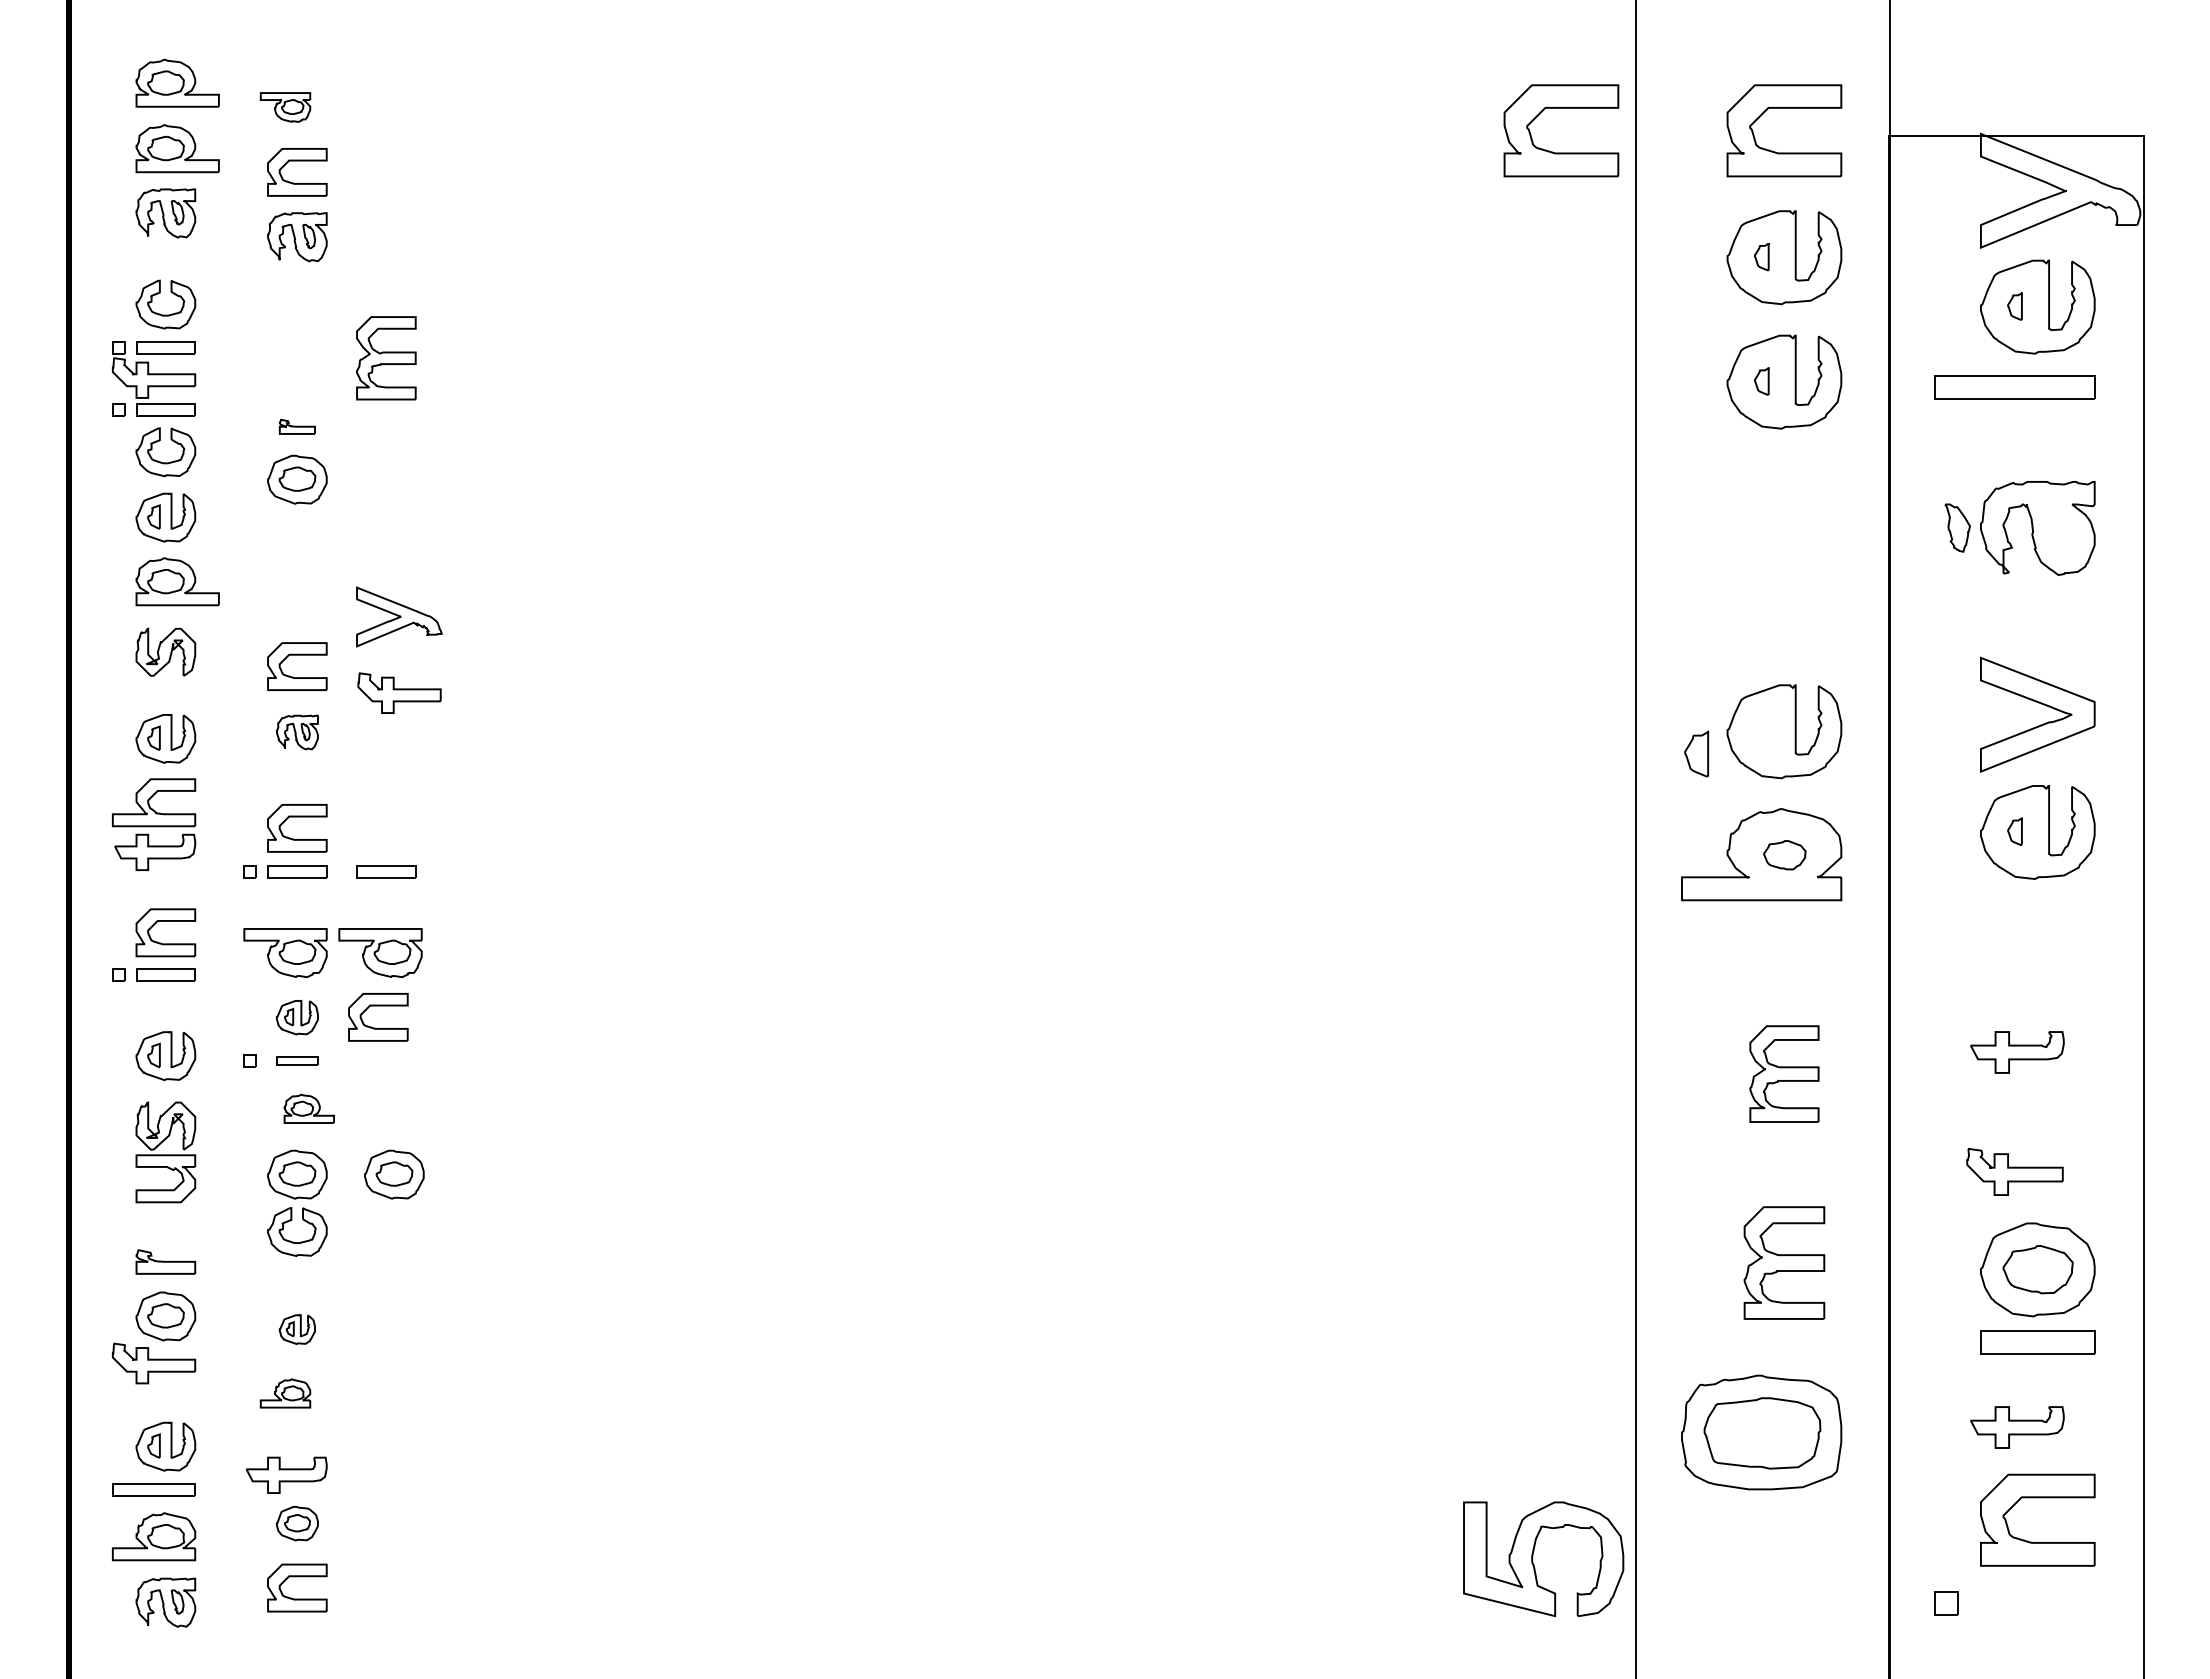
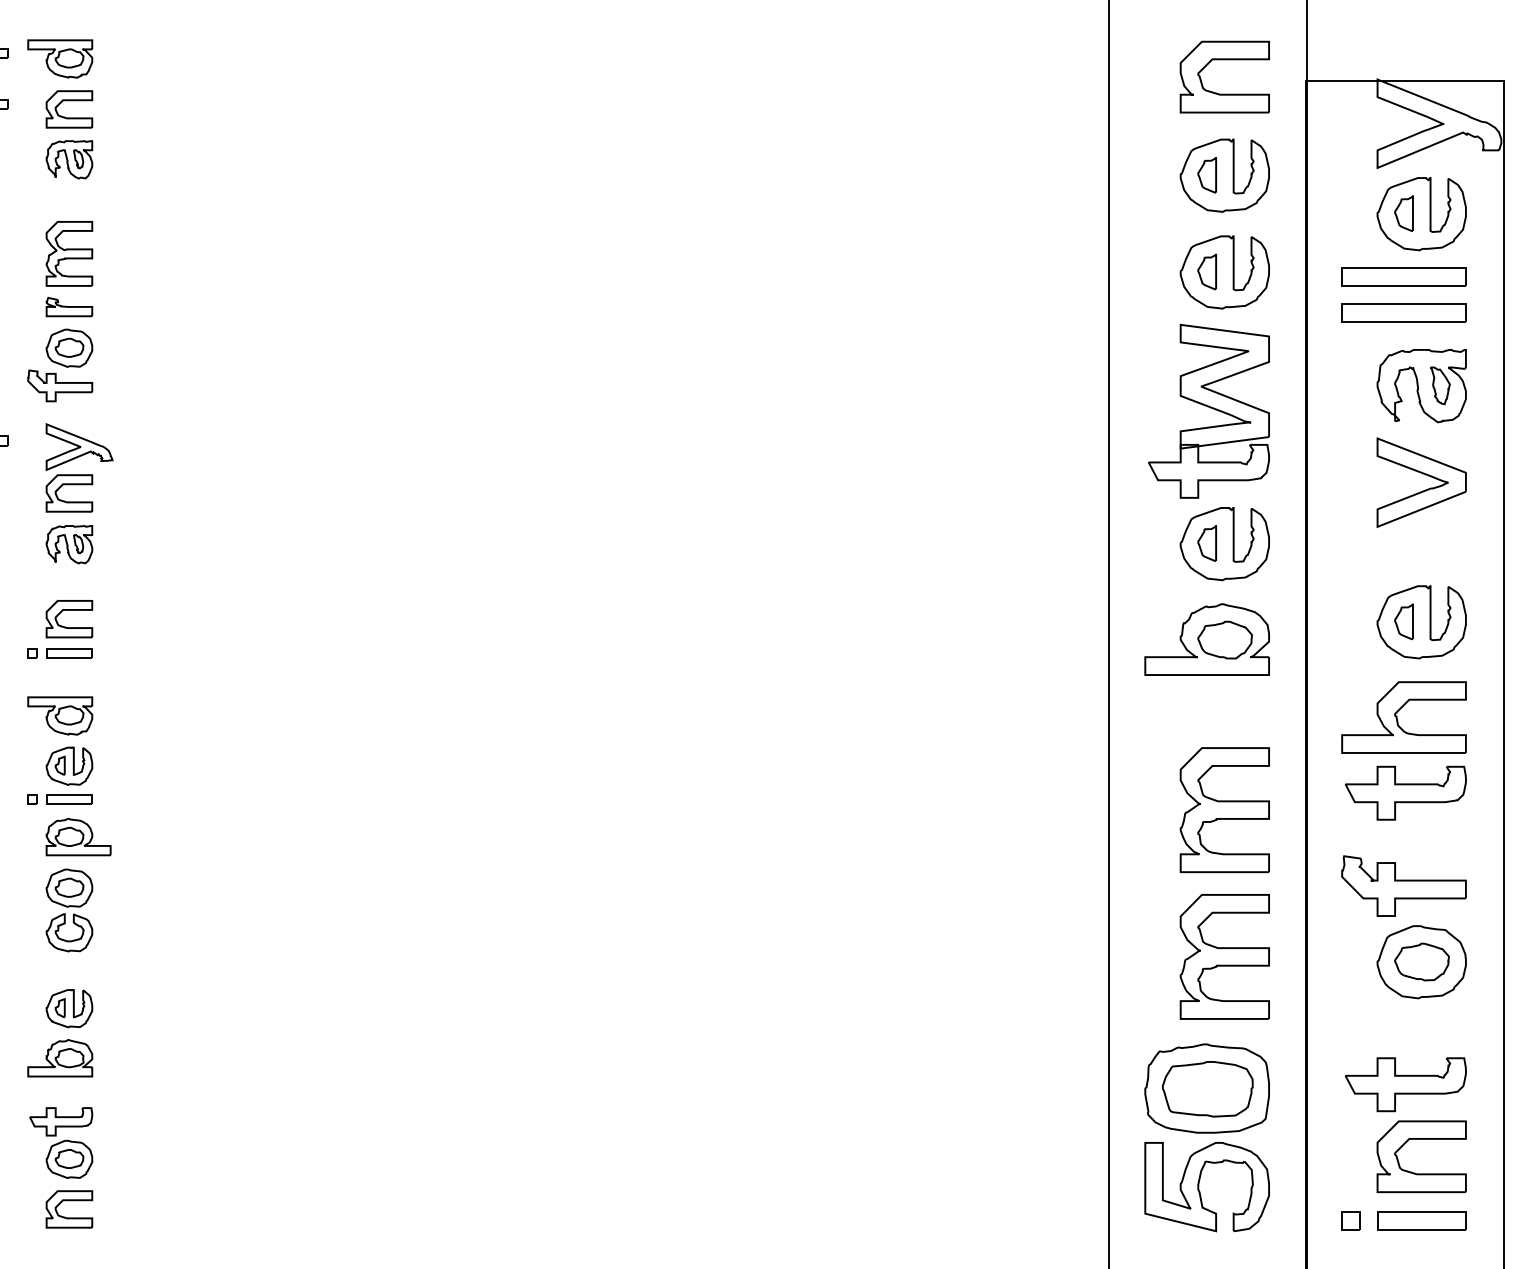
part: (285, 107) -> (60, 59), size x1.67
part: (1561, 108) -> (1051, 59), removed
part: (1761, 256) -> (1207, 174), size x1.67
part: (2014, 306) -> (1403, 213), size x1.67
part: (386, 358) -> (69, 254), moved
part: (1761, 381) -> (1207, 271), size x1.67
part: (297, 426) -> (69, 306), size x1.67
part: (2014, 434) -> (1403, 313), added
part: (1957, 527) -> (1440, 385), moved
part: (1763, 560) -> (1208, 411), added
part: (399, 616) -> (79, 446), moved
part: (399, 692) -> (60, 385), moved
part: (2040, 724) -> (1423, 490), moved
part: (297, 732) -> (69, 544), size x1.43
part: (1696, 753) -> (1207, 543), moved
part: (2014, 831) -> (1403, 621), size x1.67
part: (1784, 854) -> (1224, 639), size x1.67
part: (386, 871) -> (138, 652), removed
part: (380, 952) -> (134, 715), removed
part: (2006, 954) -> (1397, 717), added
part: (297, 1017) -> (69, 766), size x1.43
part: (374, 1027) -> (129, 773), removed
part: (2017, 1052) -> (1405, 793), size x1.67
part: (297, 1060) -> (69, 799), size x1.43
part: (1784, 1073) -> (1224, 809), size x1.67
part: (309, 1108) -> (78, 836), size x1.67
part: (2014, 1171) -> (1403, 885), size x1.67
part: (394, 1174) -> (144, 888), removed
part: (1784, 1262) -> (1224, 956), size x1.43
part: (297, 1329) -> (69, 1008), size x1.67
part: (2037, 1342) -> (1421, 1221), moved
part: (285, 1393) -> (60, 1058), size x1.67
part: (2017, 1427) -> (1405, 1084), size x1.67
part: (297, 1523) -> (69, 1159), size x1.43
part: (1533, 1559) -> (1199, 1187), moved

